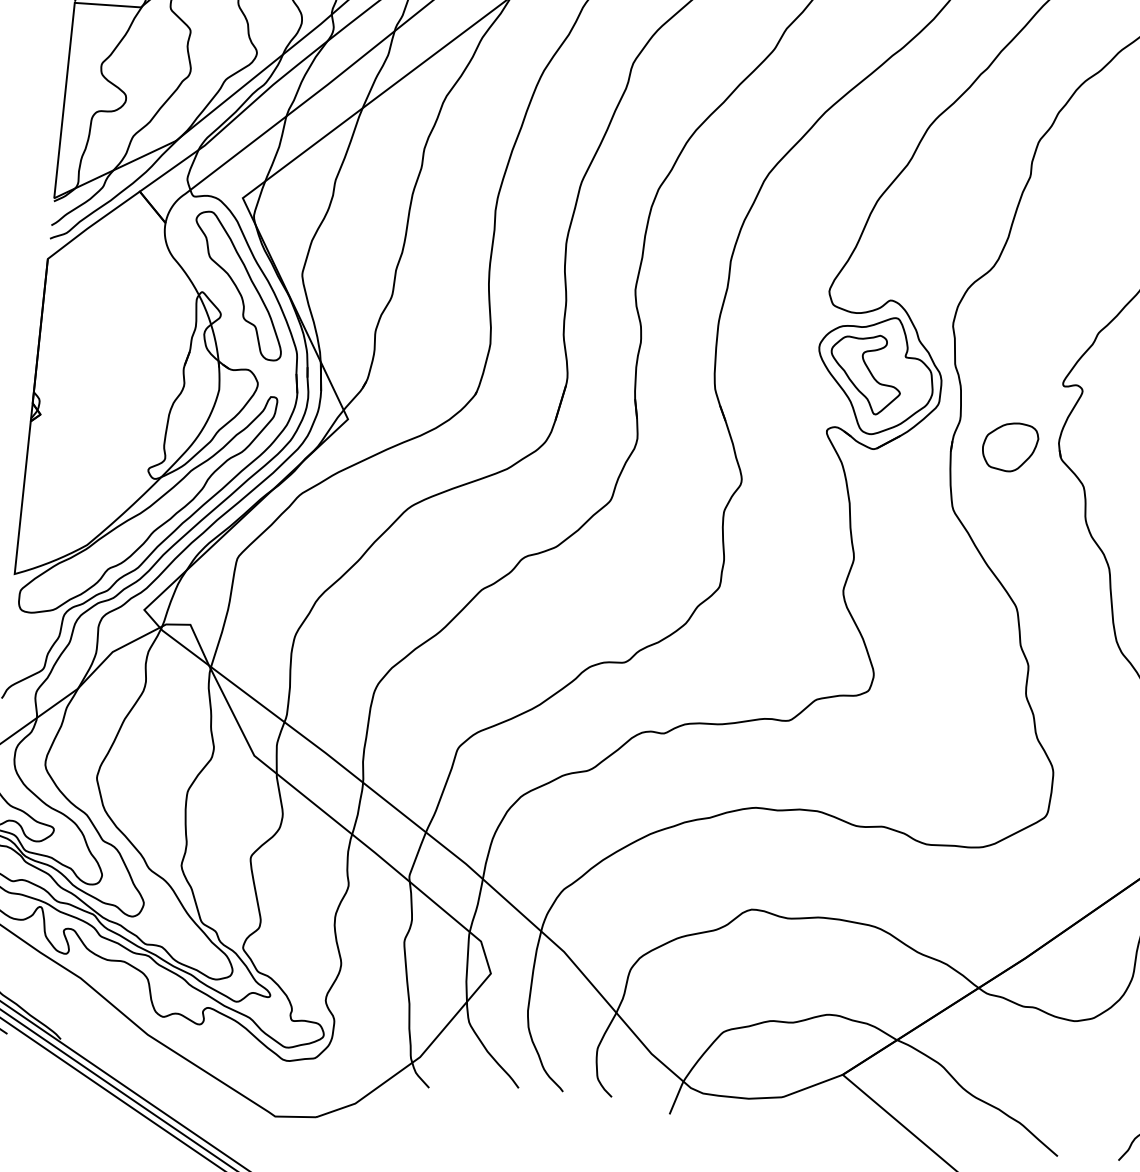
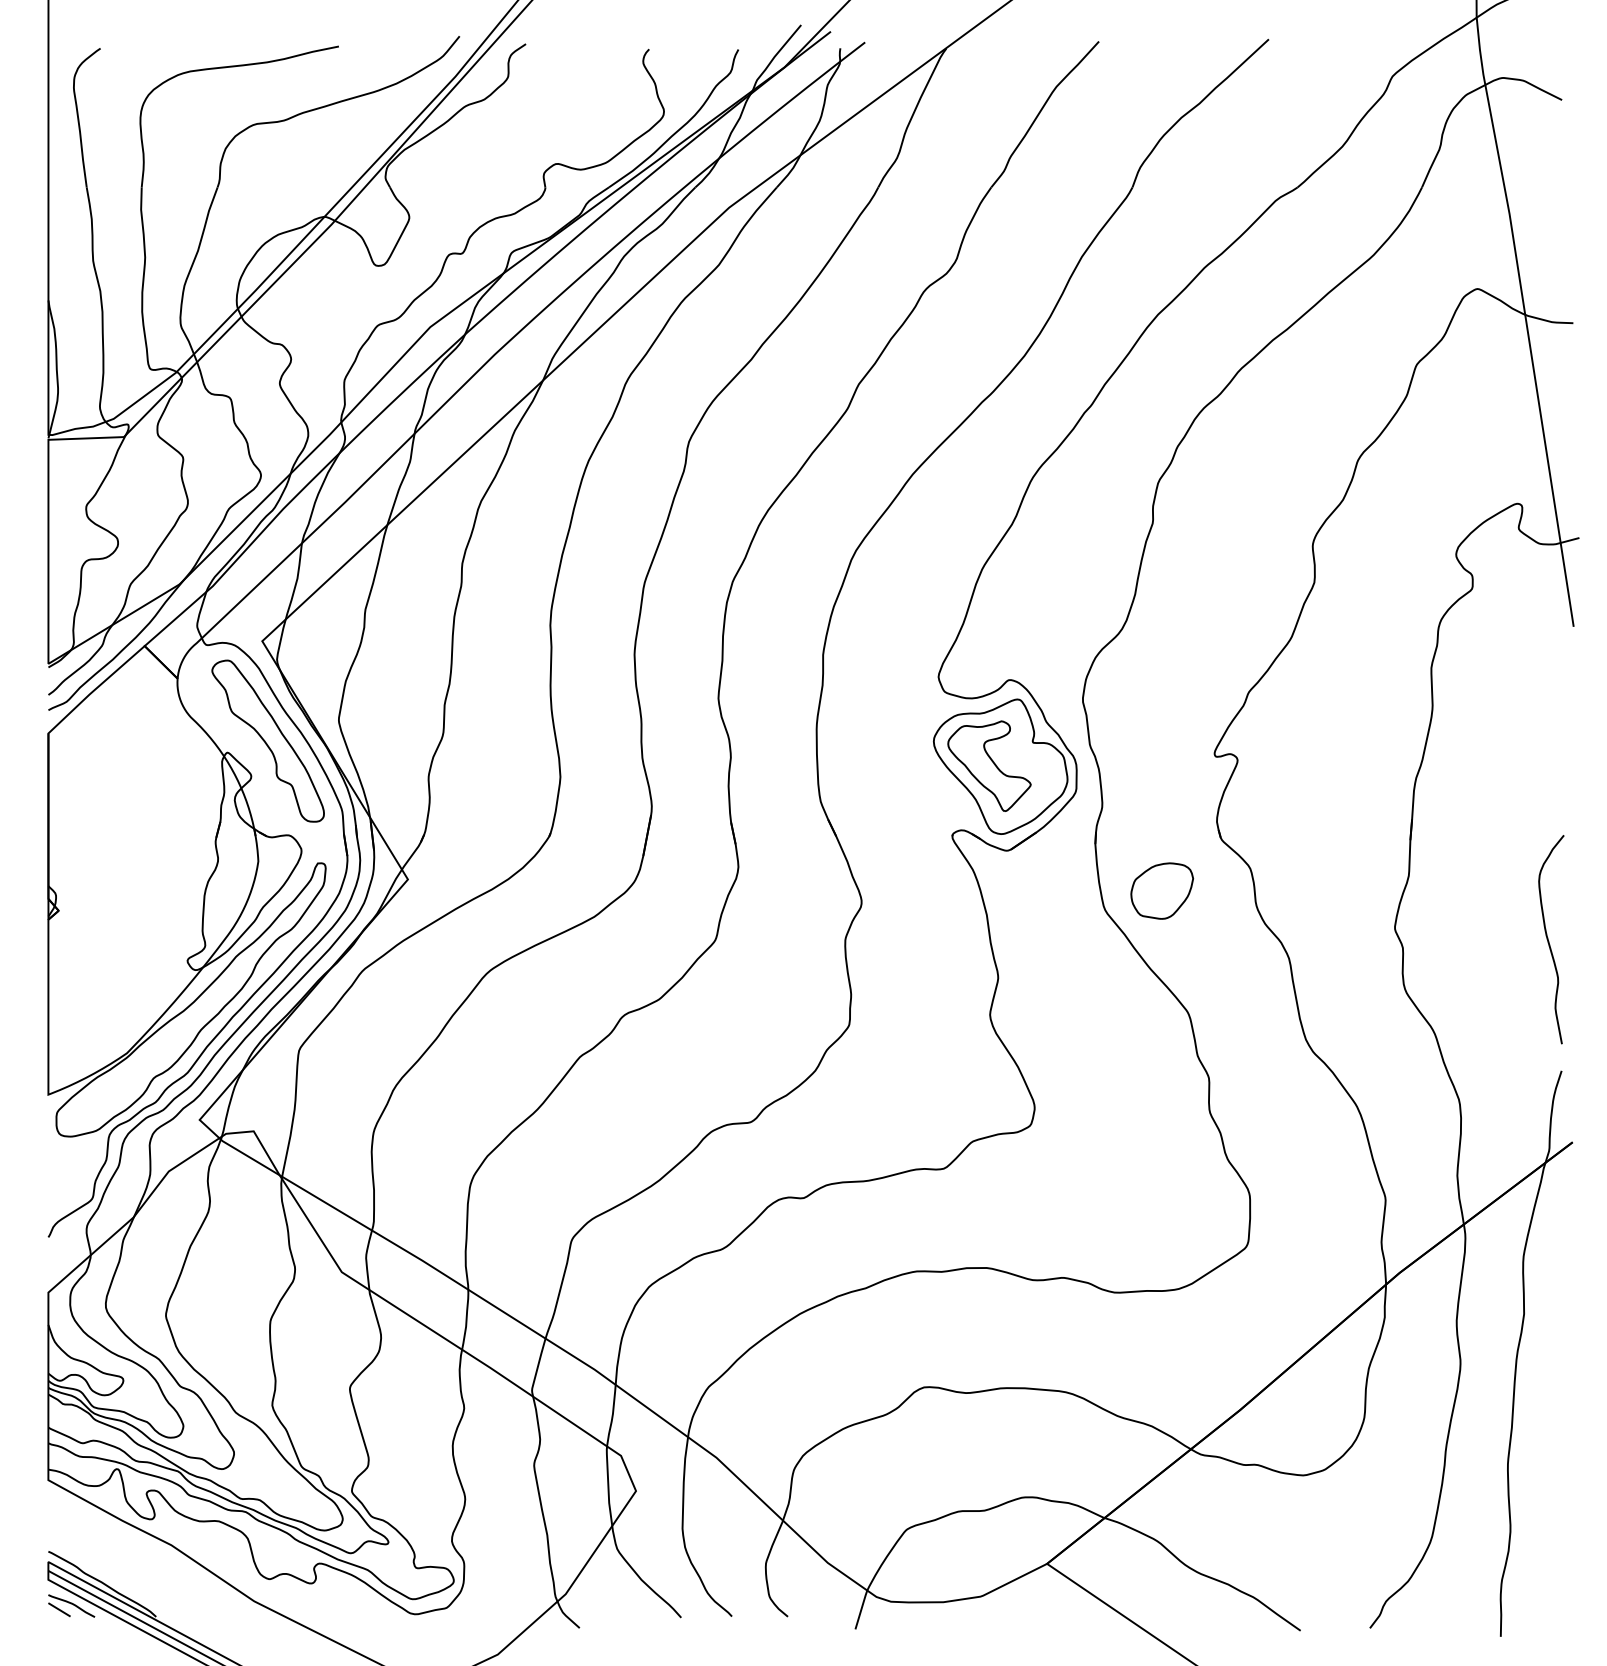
part: (1010, 446) -> (1162, 890), moved

